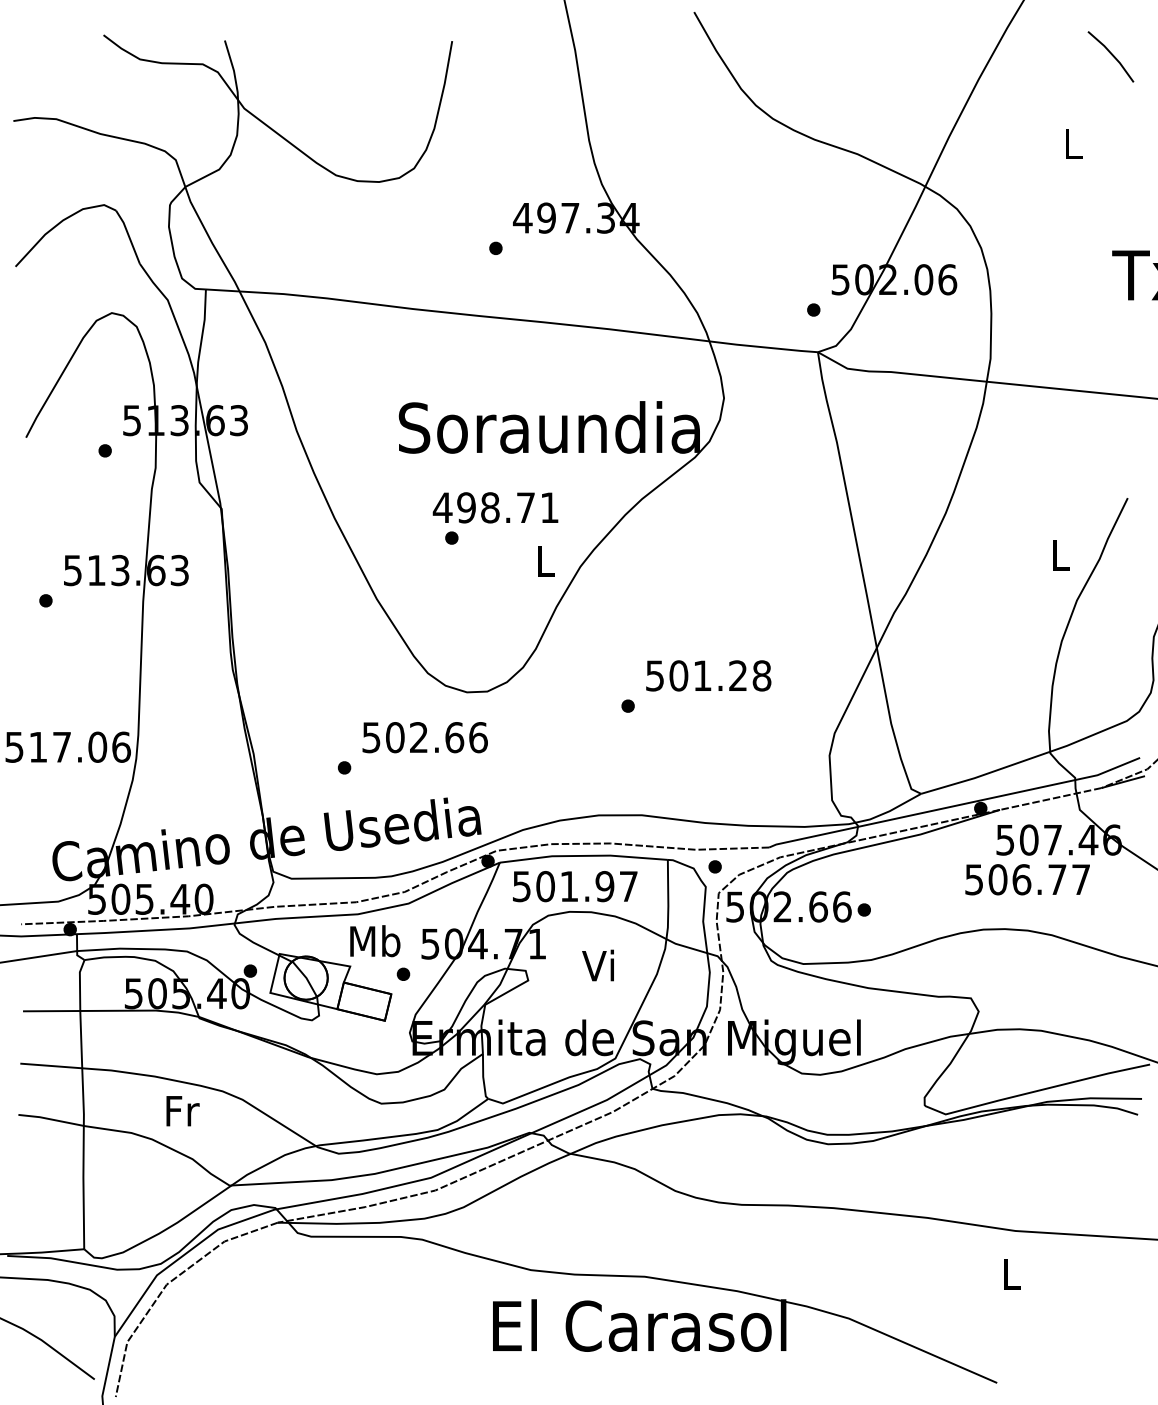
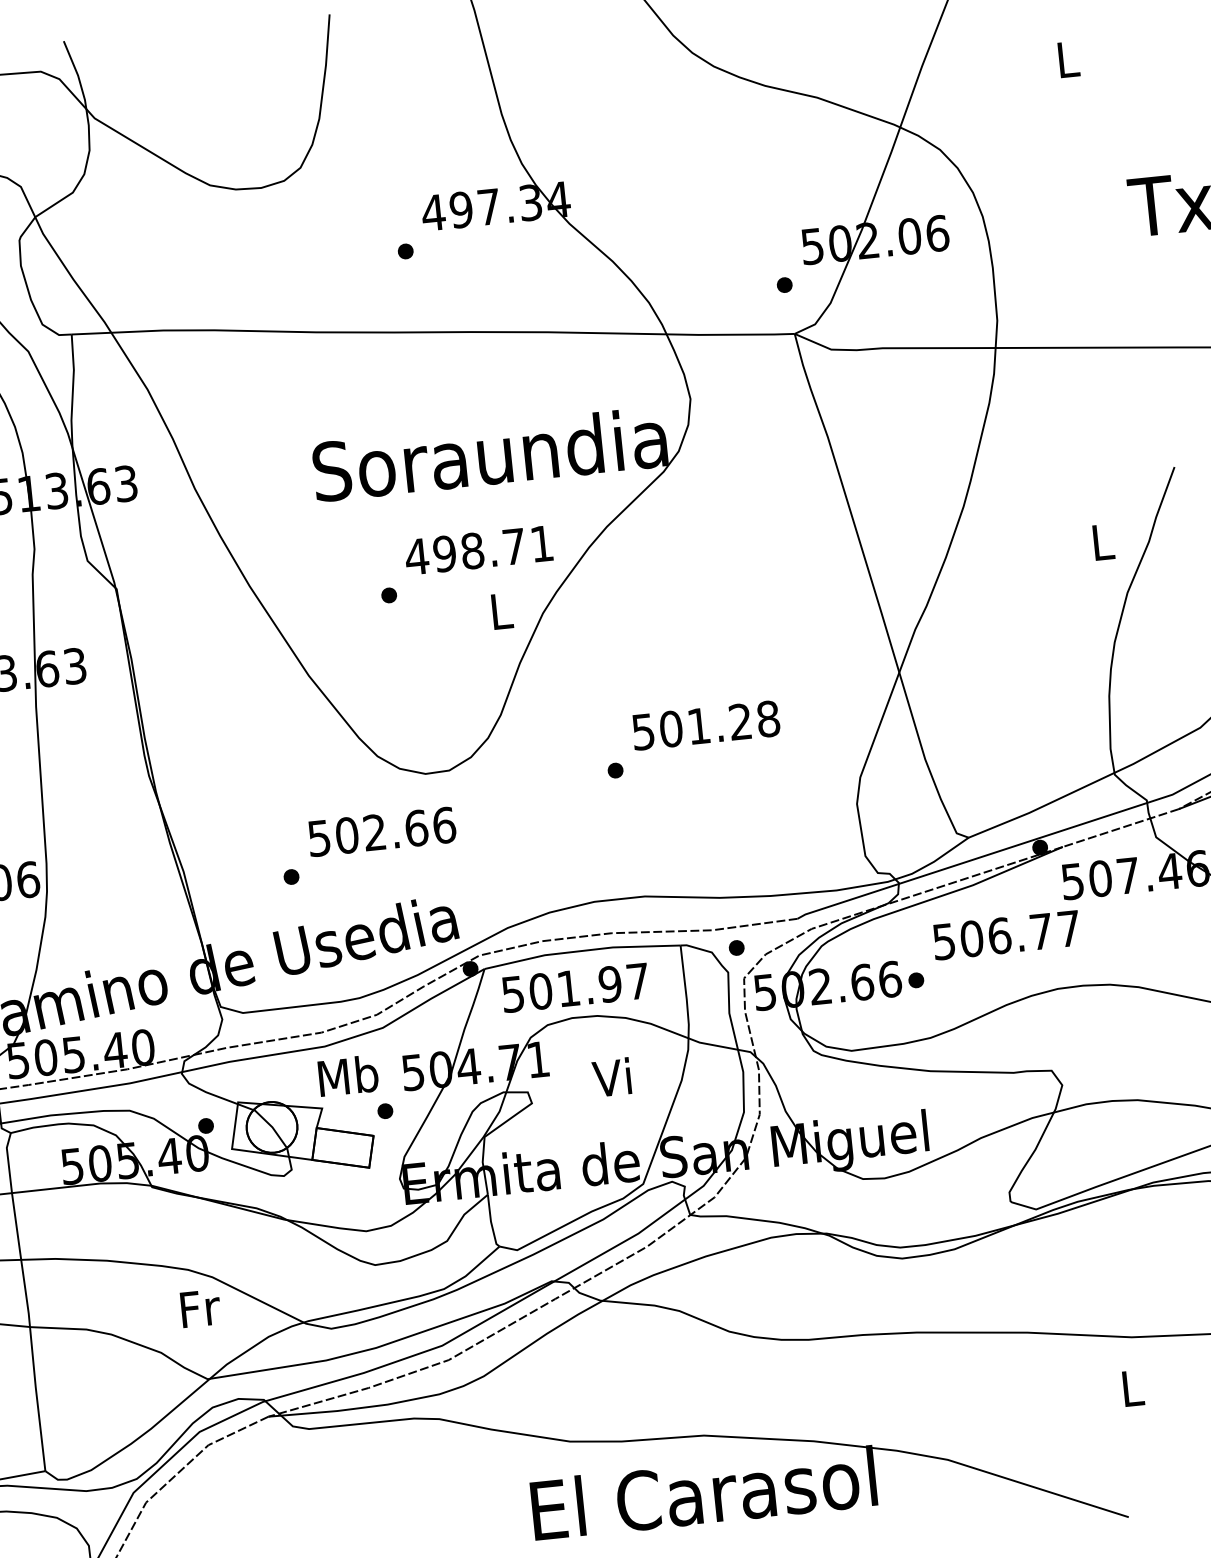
text: (495, 507) -> (478, 550), moved
text: (1027, 879) -> (1006, 935), moved
text: (182, 1111) -> (200, 1308), moved

